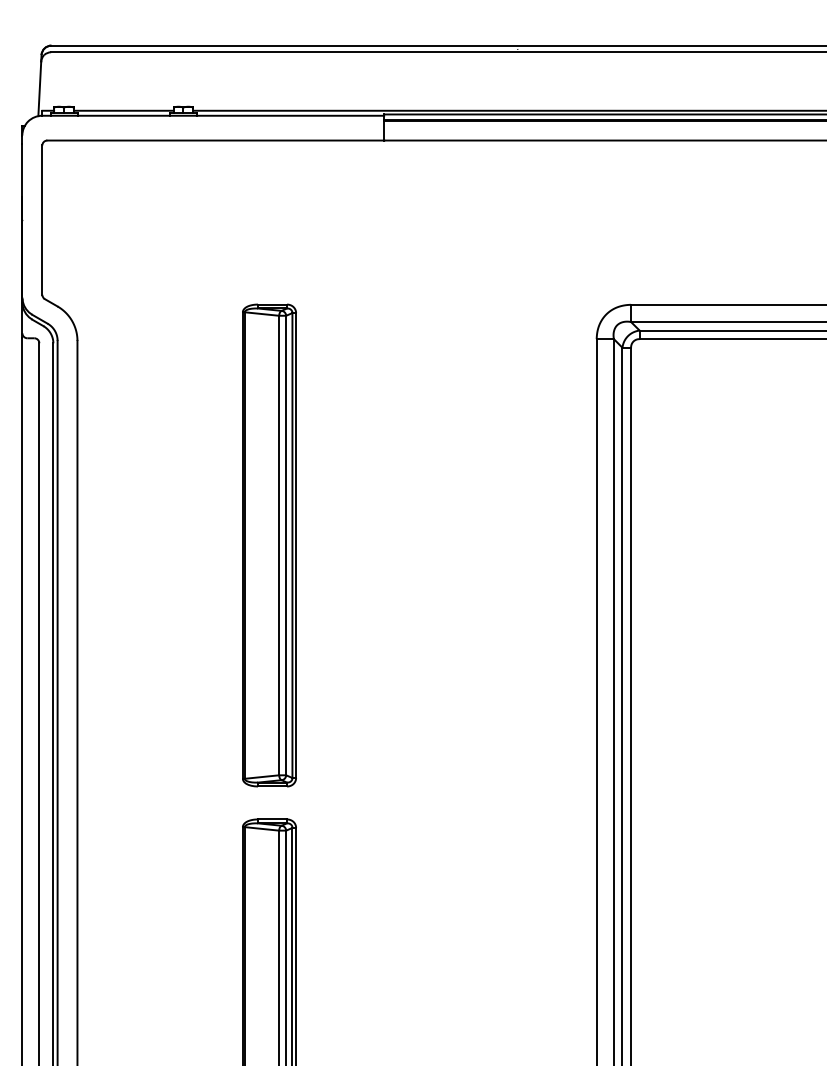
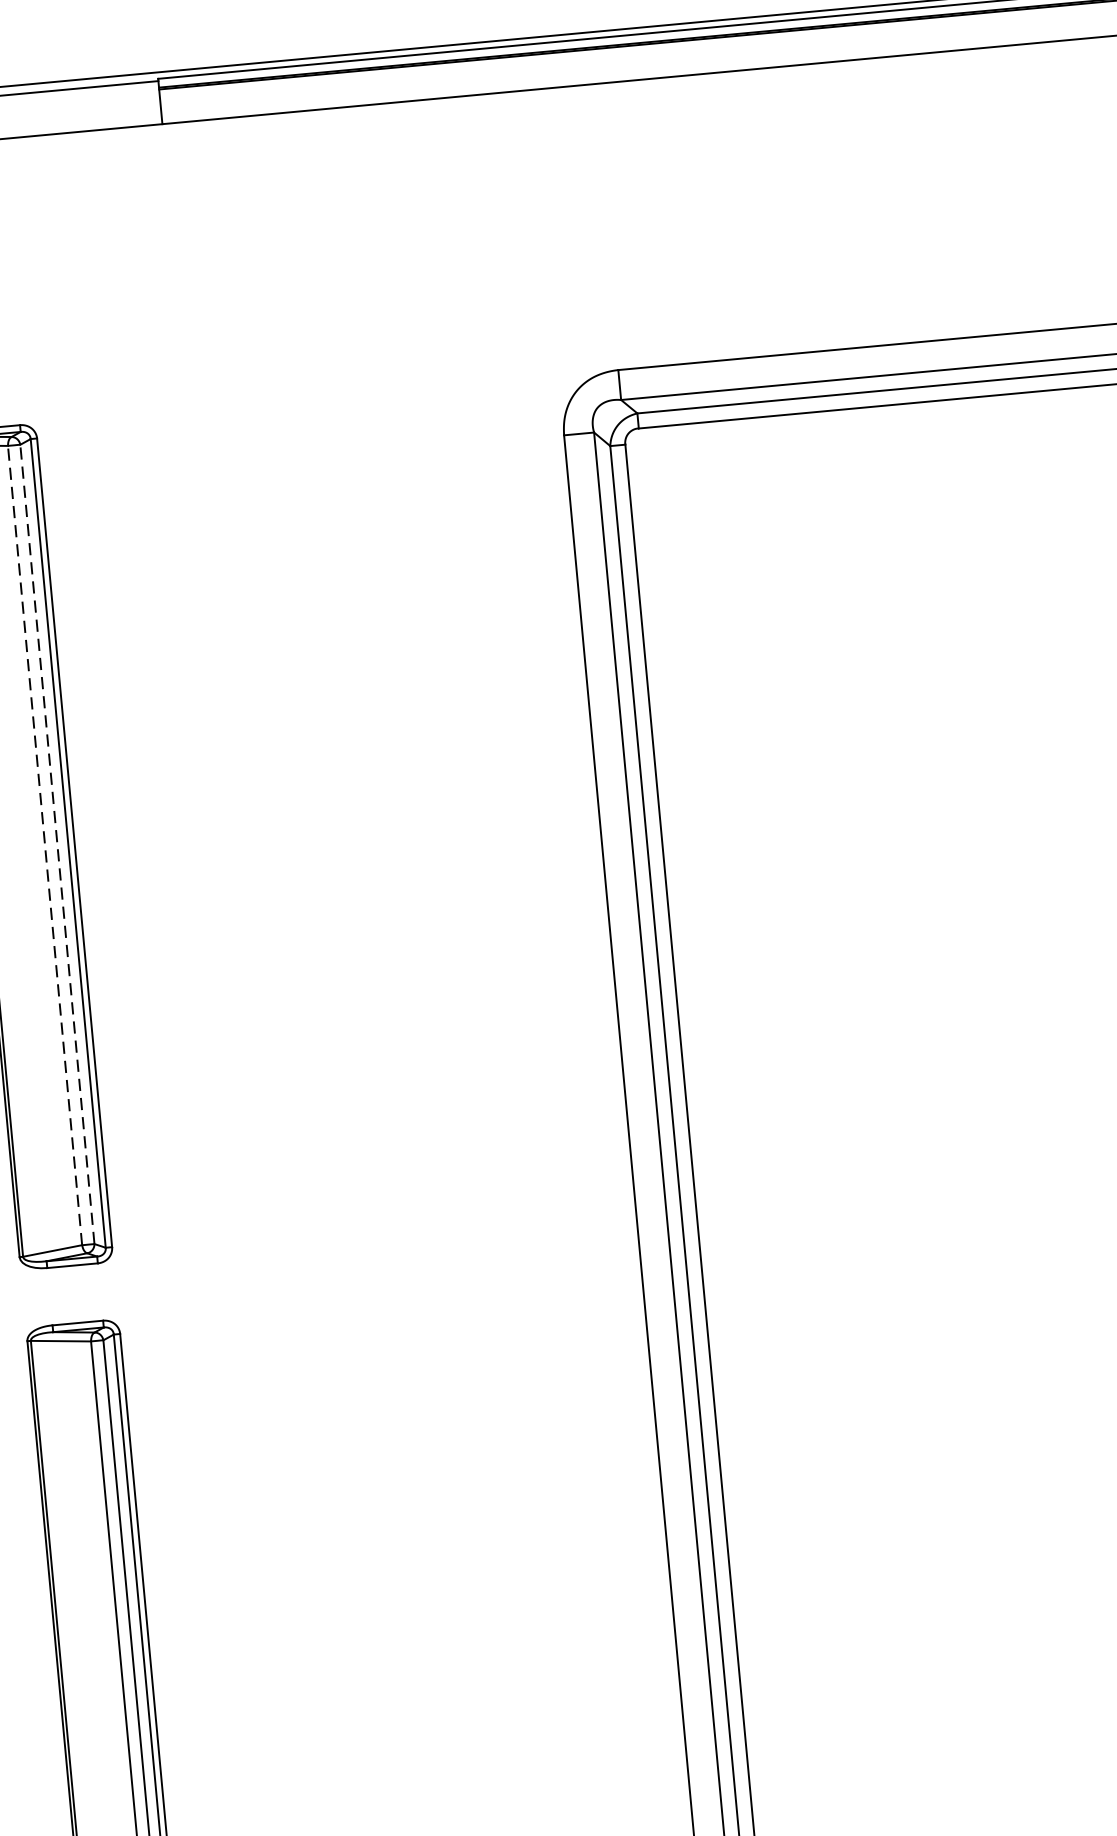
line: (279, 545) -> (45, 845), solid -> dashed
line: (286, 545) -> (57, 844), solid -> dashed

